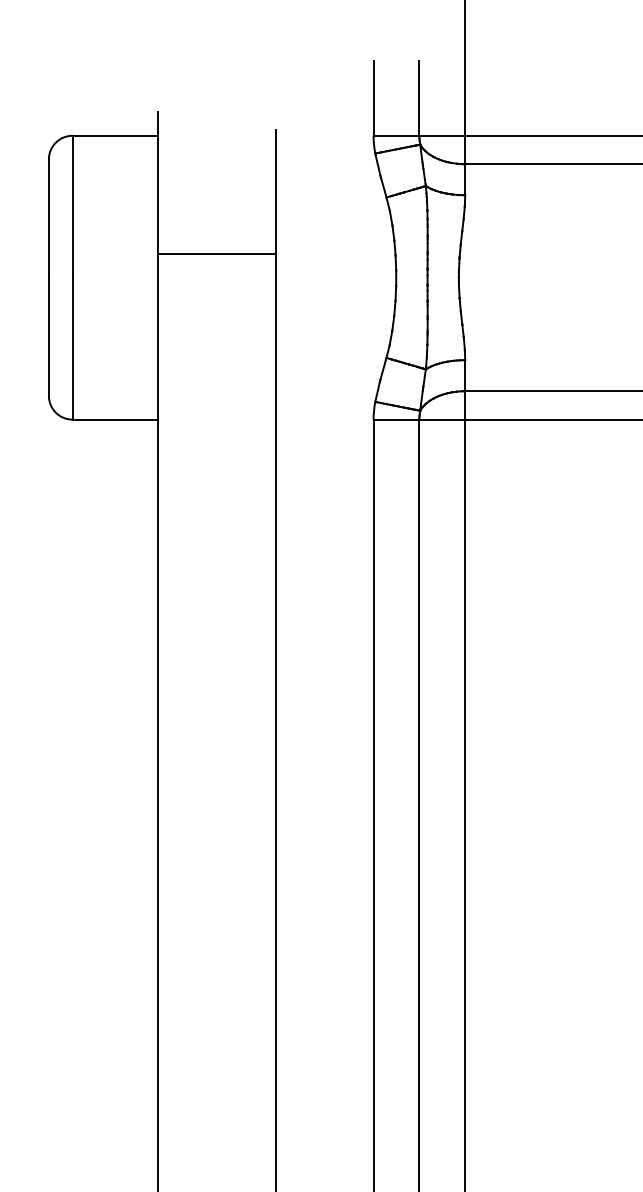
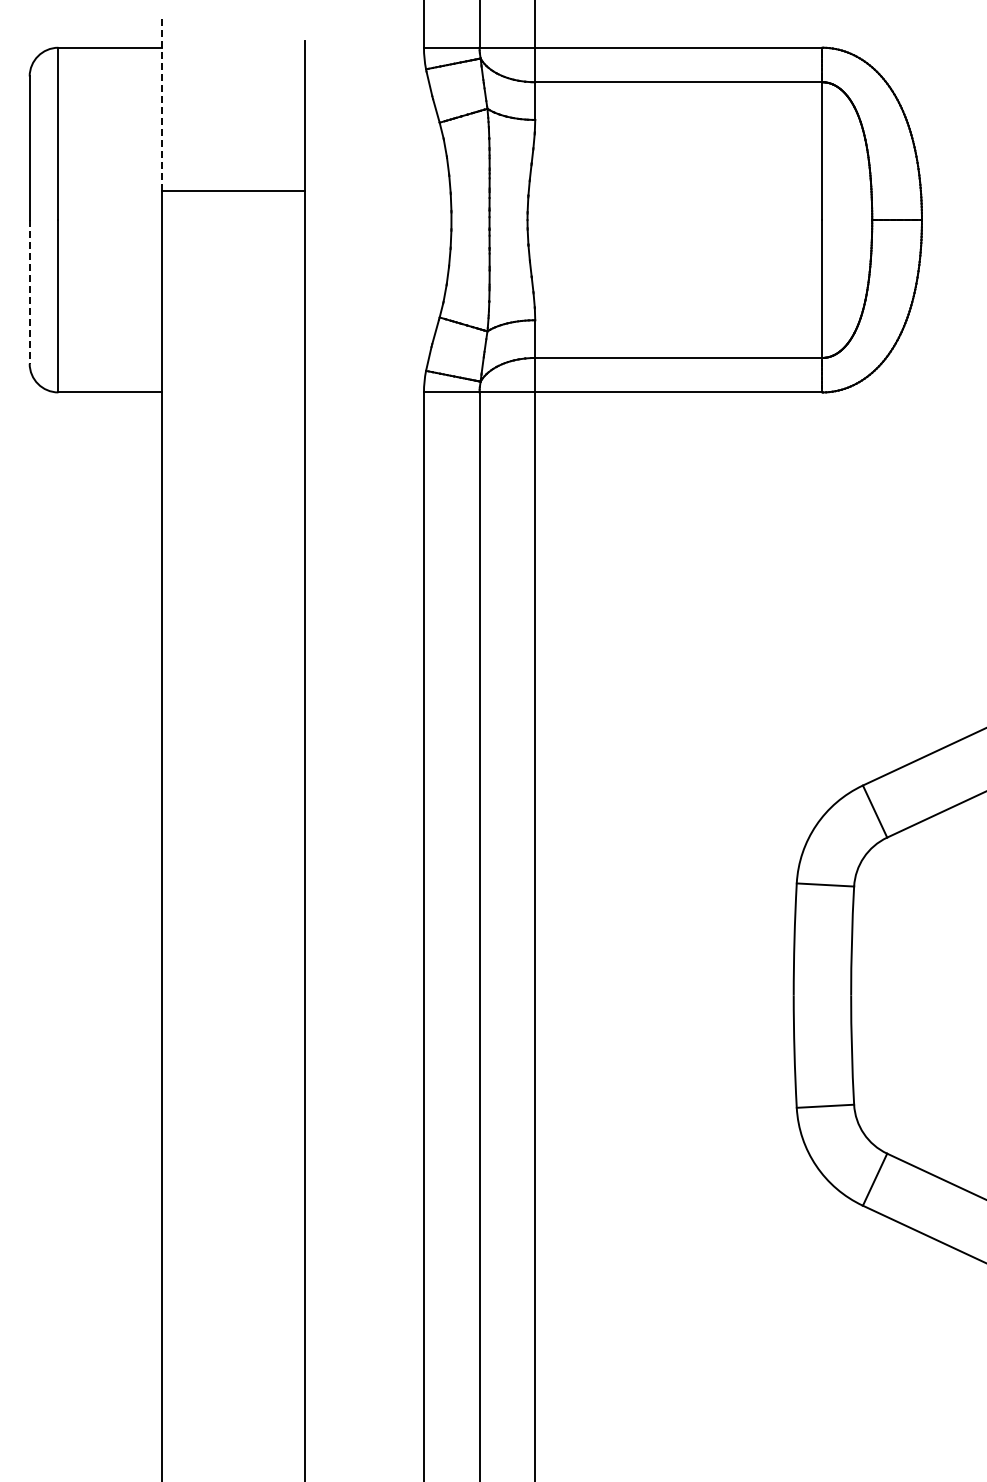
line: (157, 182) -> (161, 104), solid -> dashed
line: (48, 336) -> (29, 291), solid -> dashed

